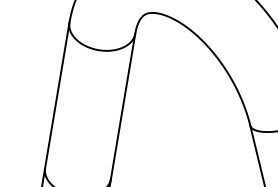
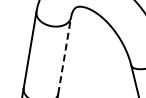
line: (122, 105) -> (64, 55), solid -> dashed

